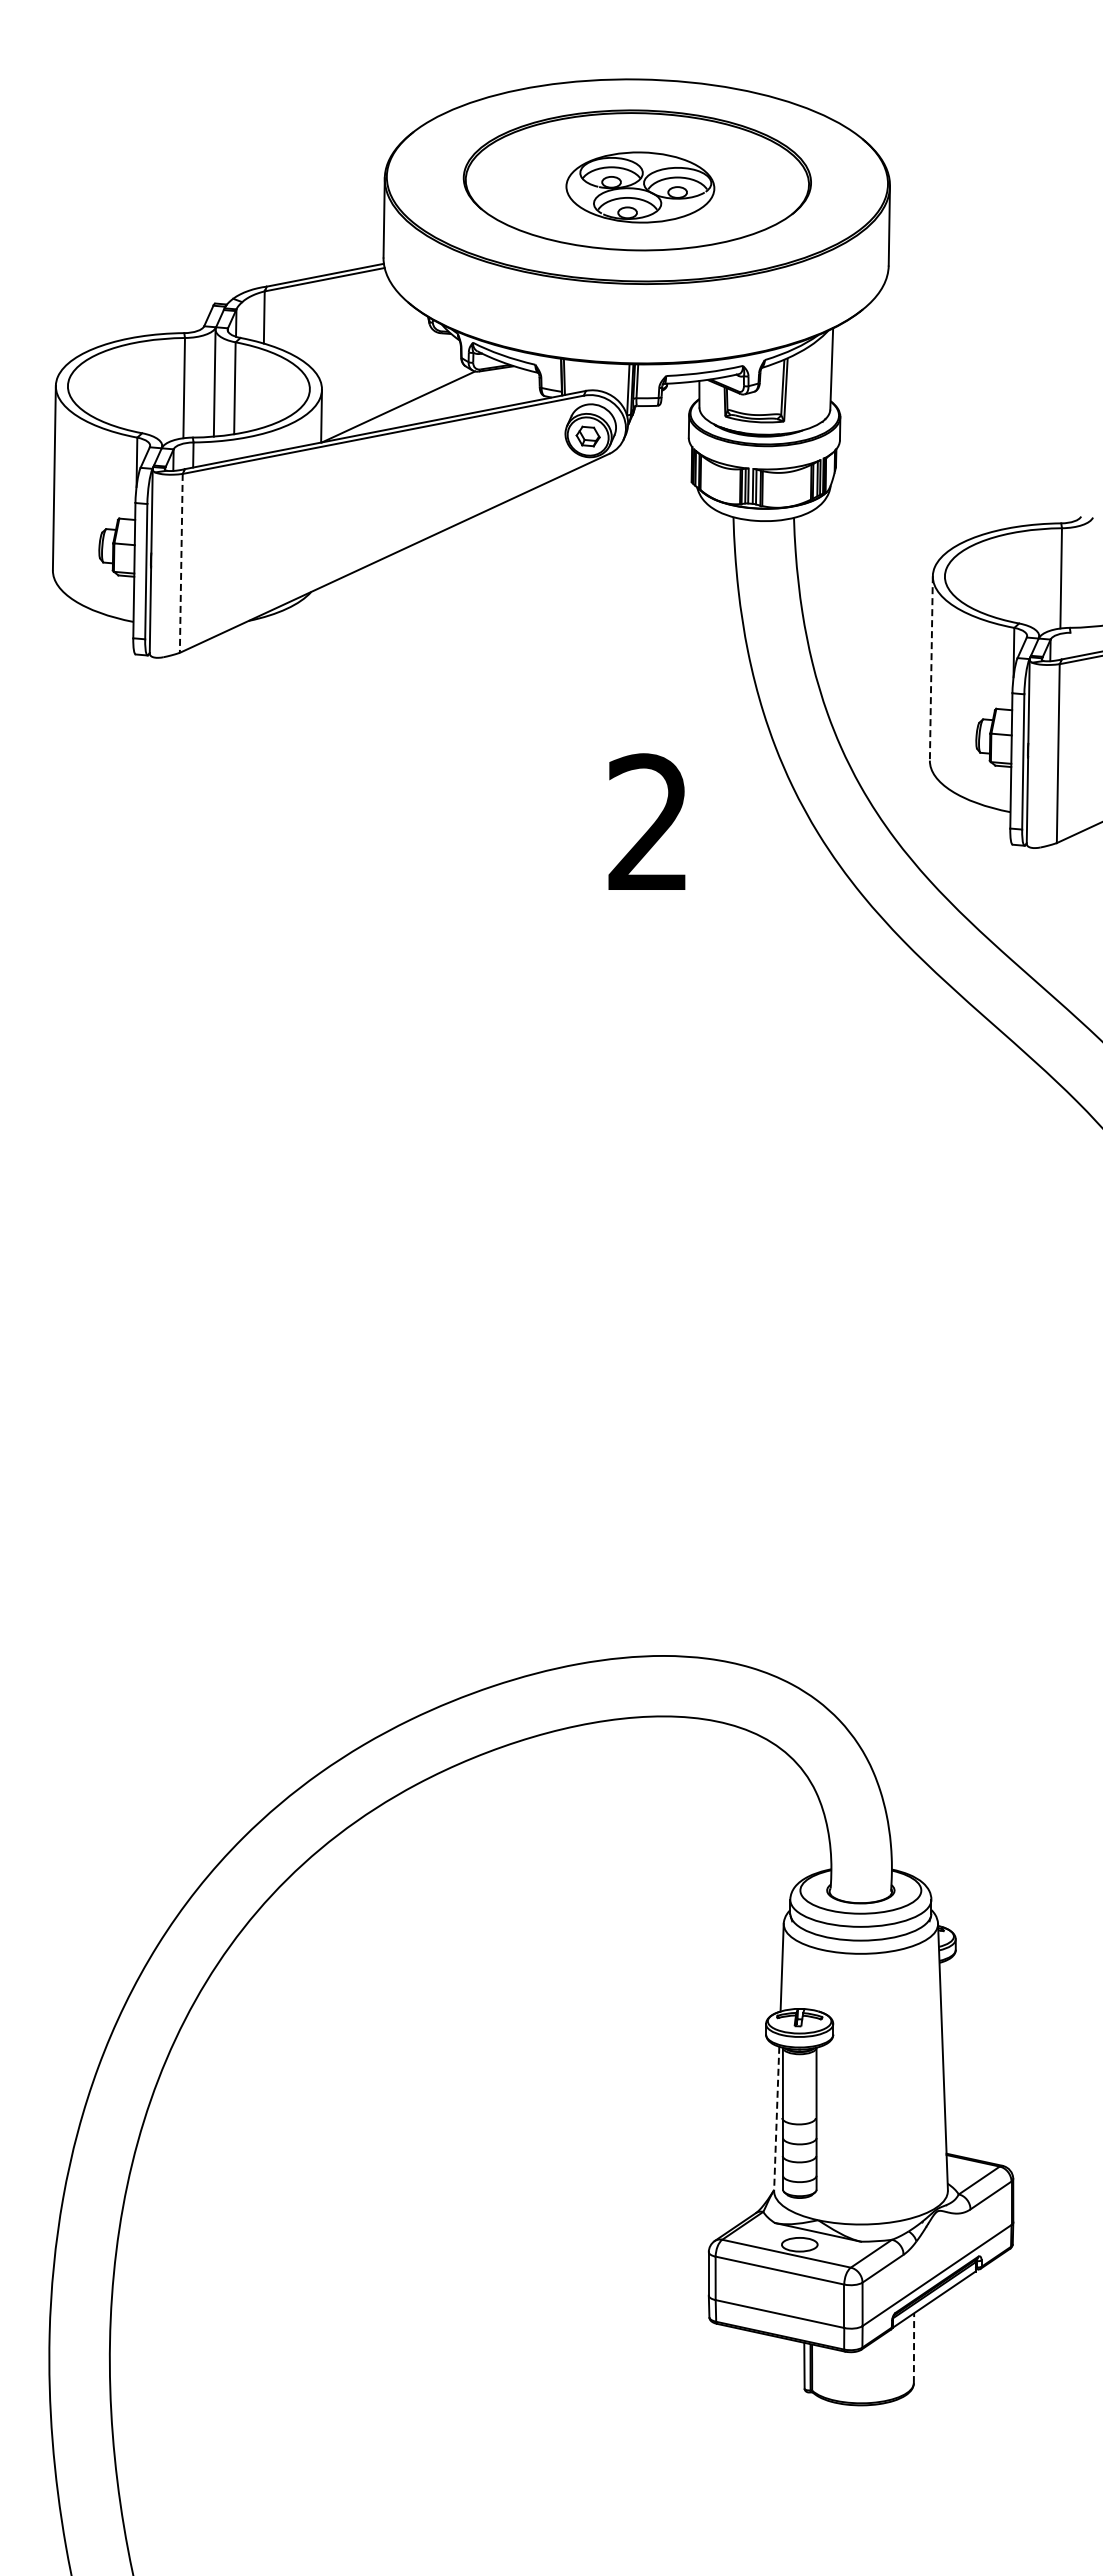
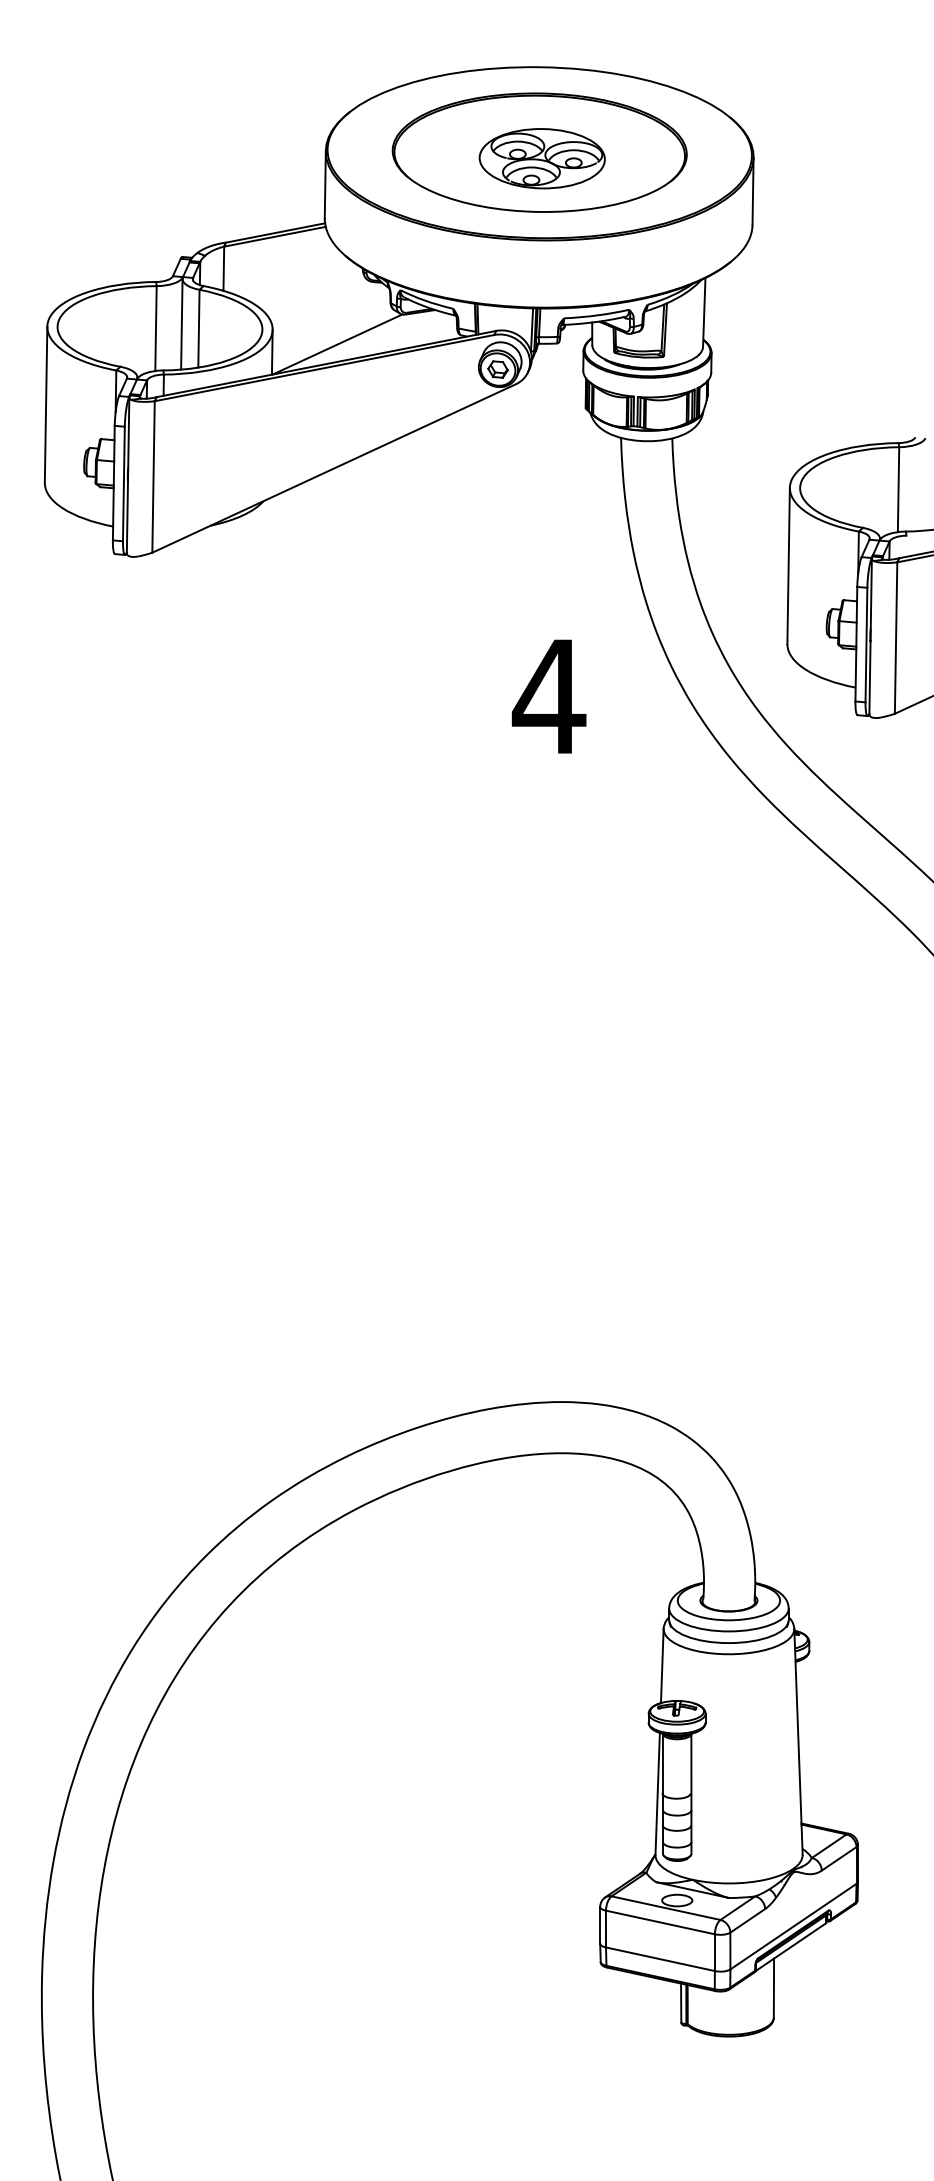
line: (181, 563) -> (153, 477), dashed -> solid
line: (931, 668) -> (788, 565), dashed -> solid
text: (648, 821) -> (549, 695), 2 -> 4
line: (776, 2119) -> (657, 1794), dashed -> solid
line: (914, 2348) -> (774, 1988), dashed -> solid

